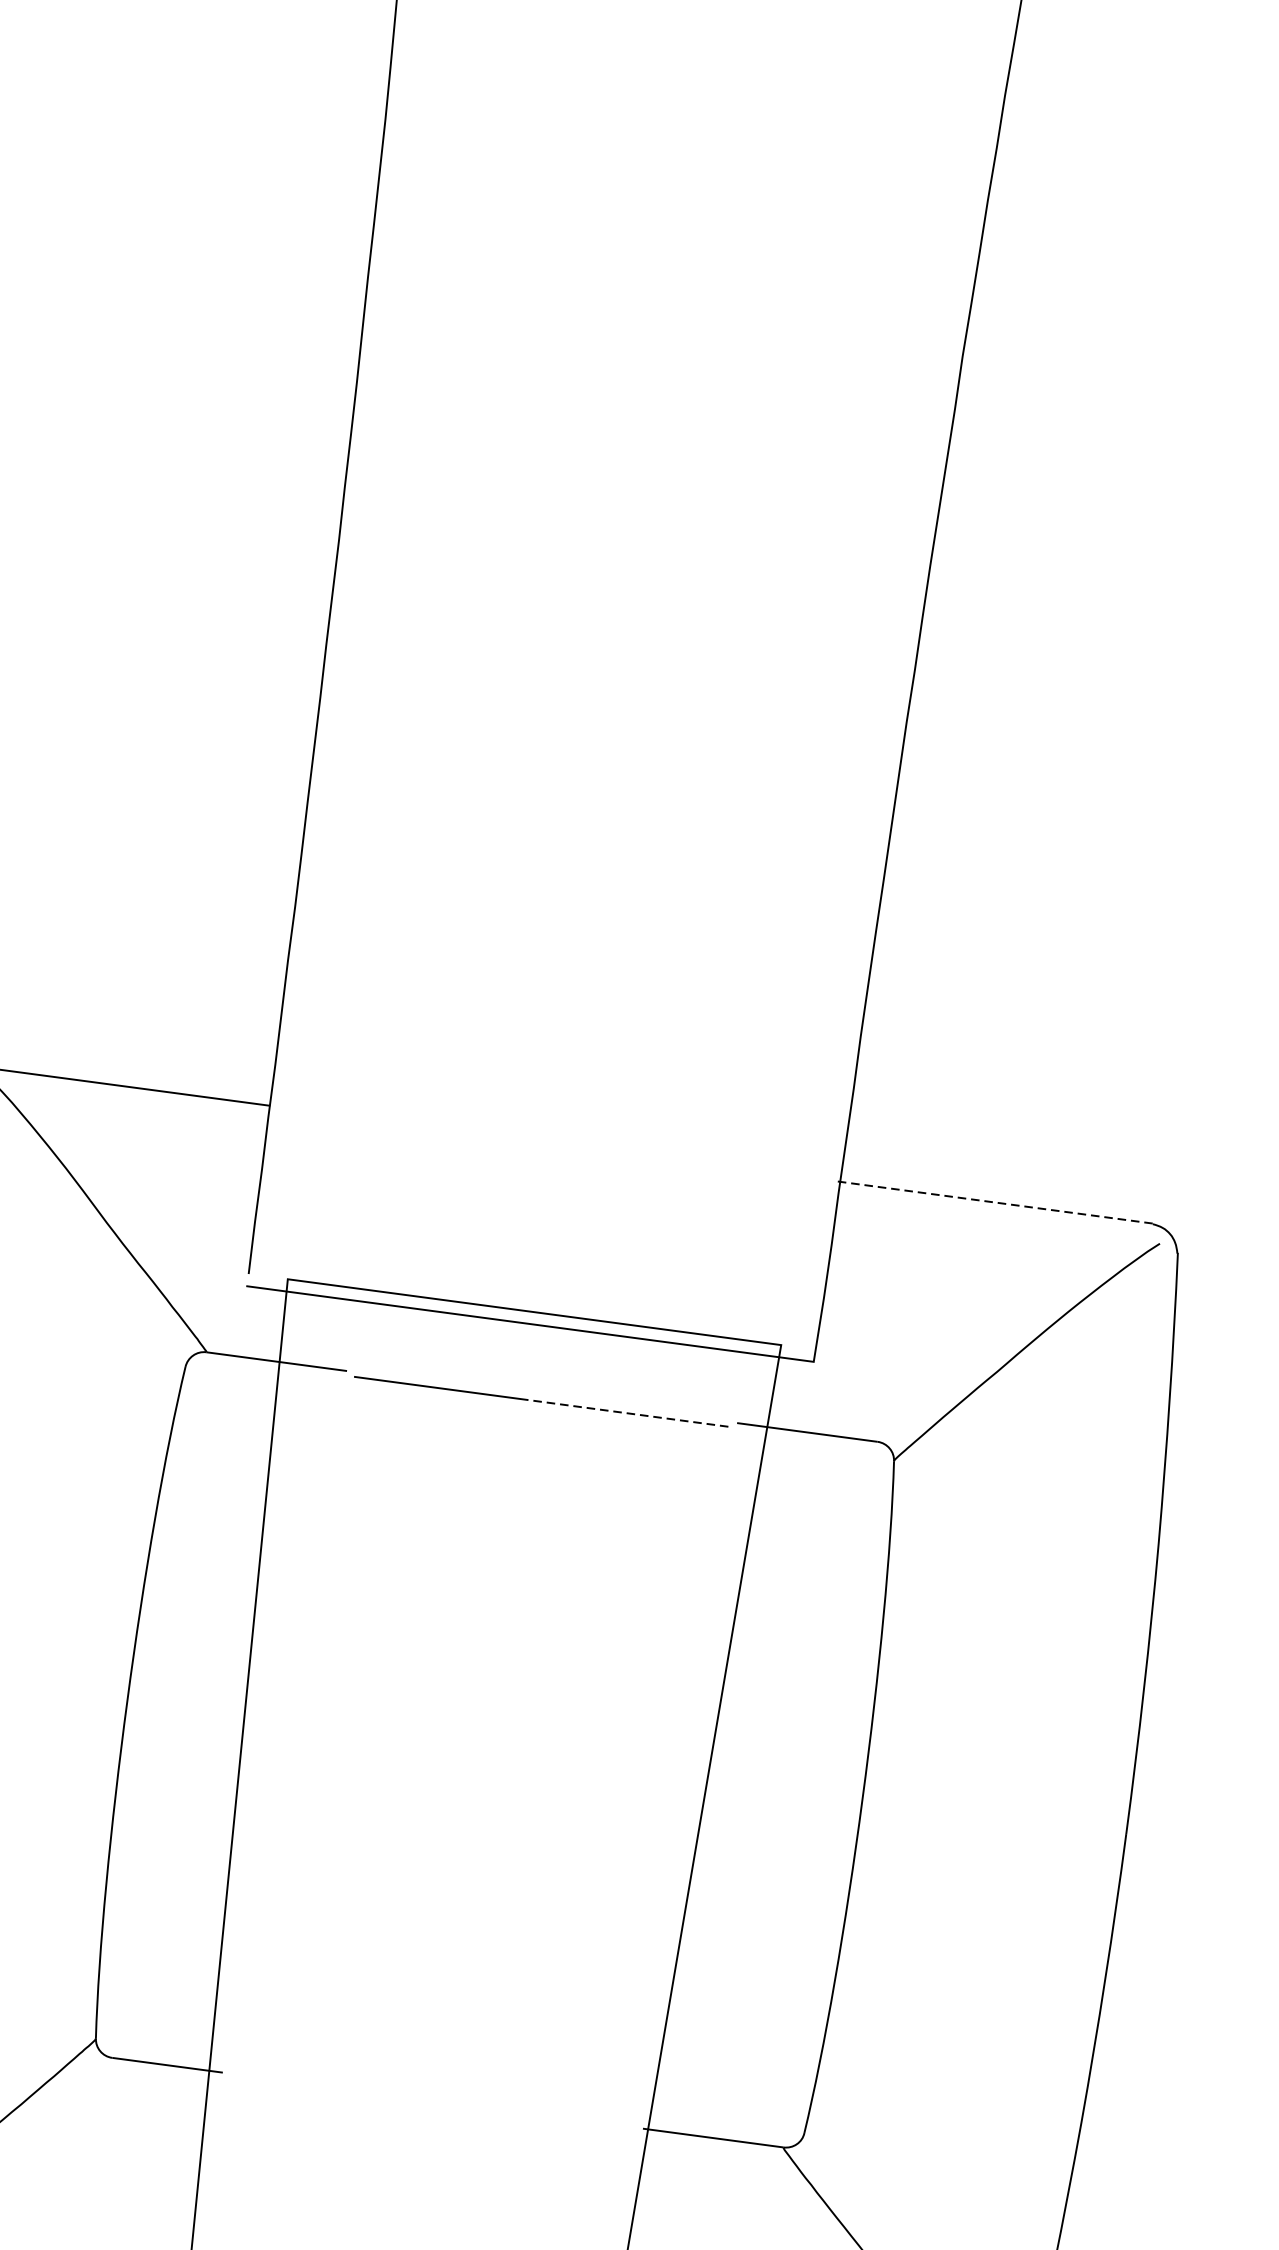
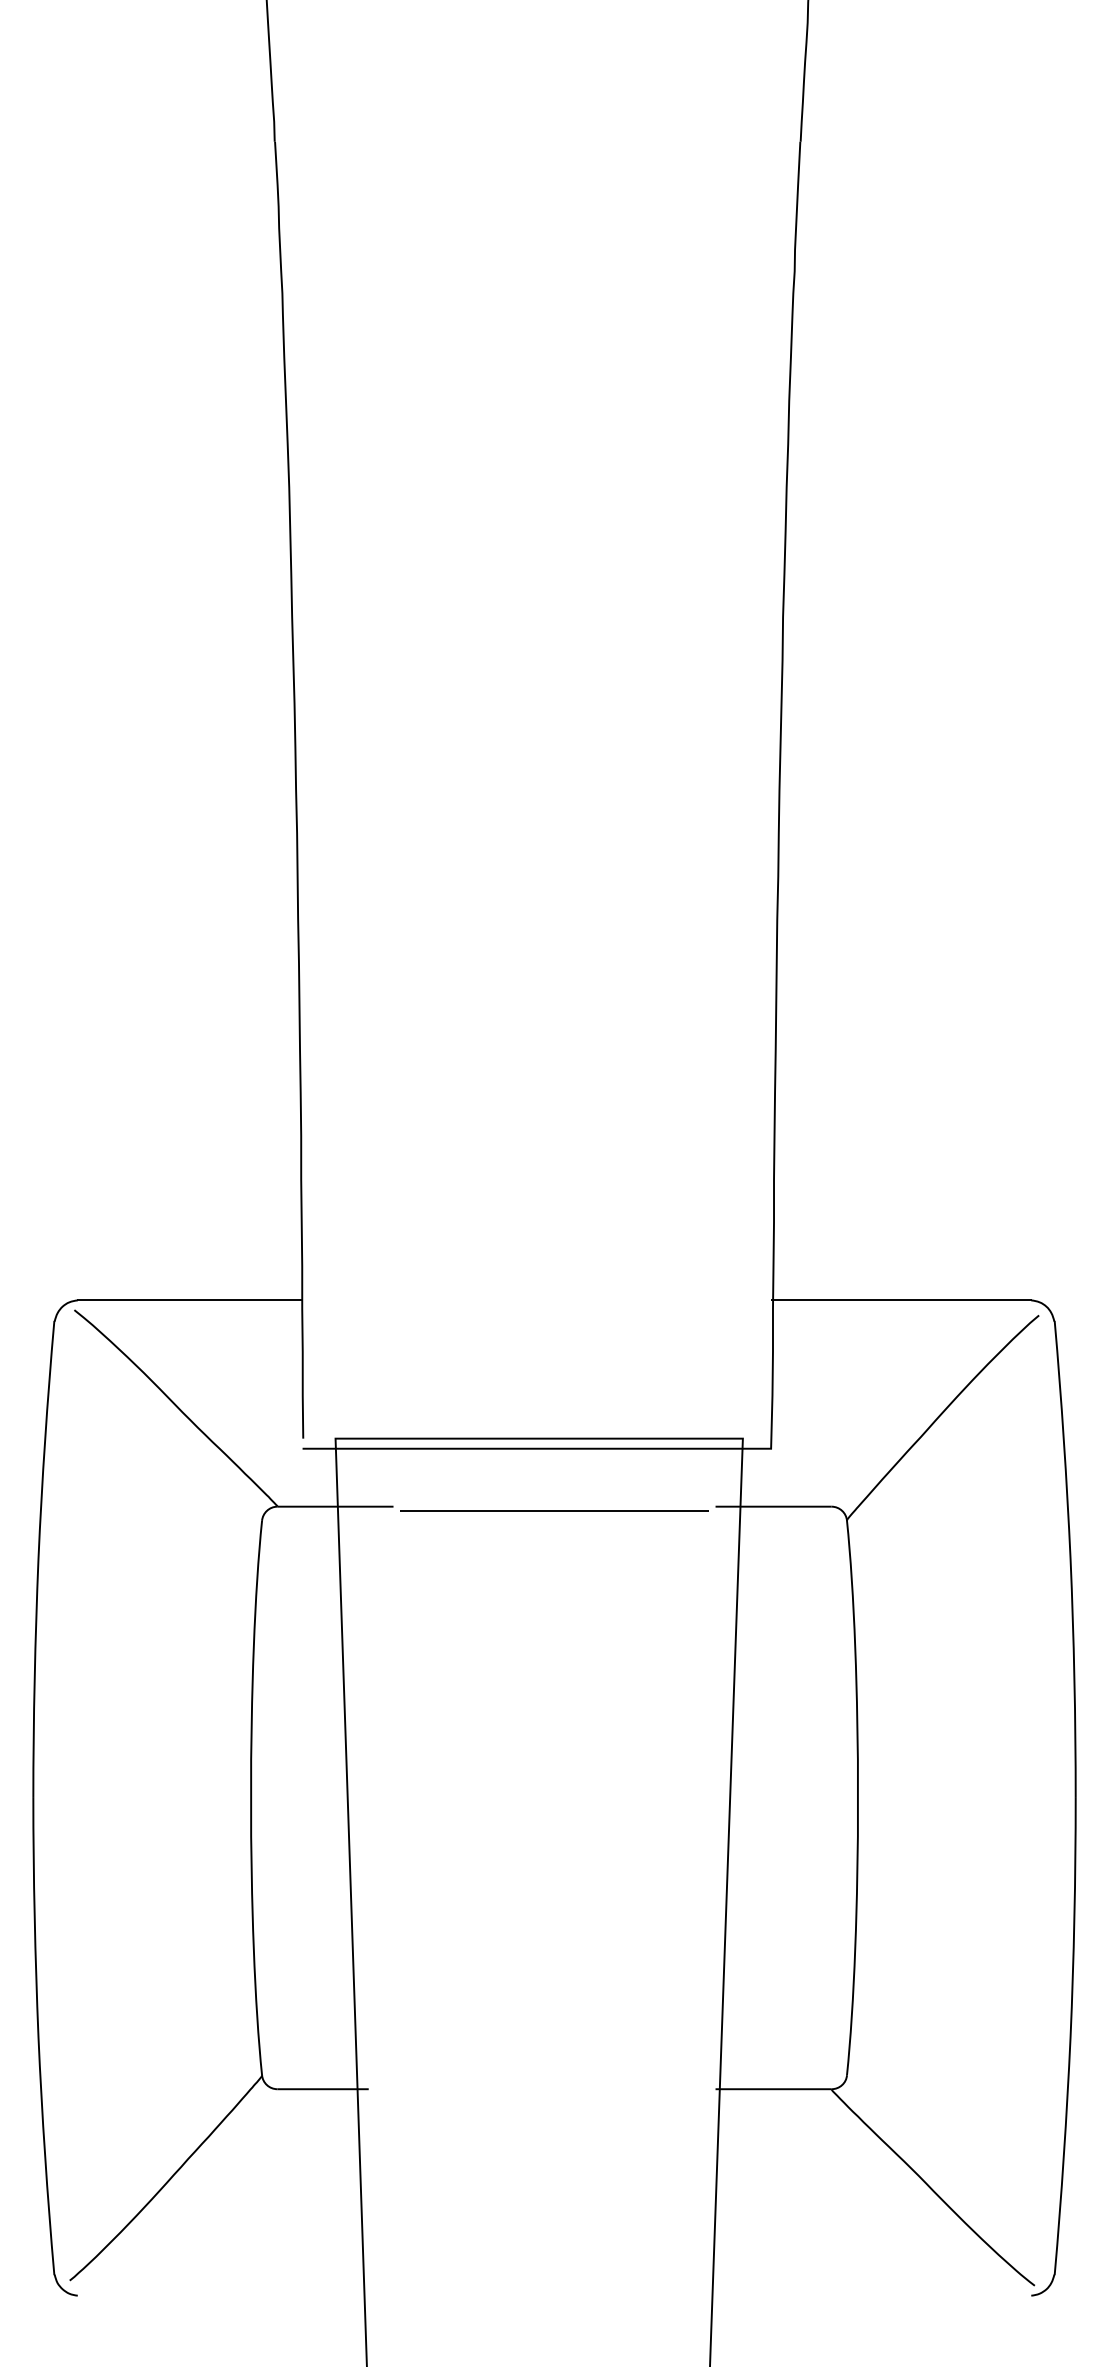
line: (995, 1202) -> (901, 1299), dashed -> solid
line: (628, 1413) -> (626, 1510), dashed -> solid

